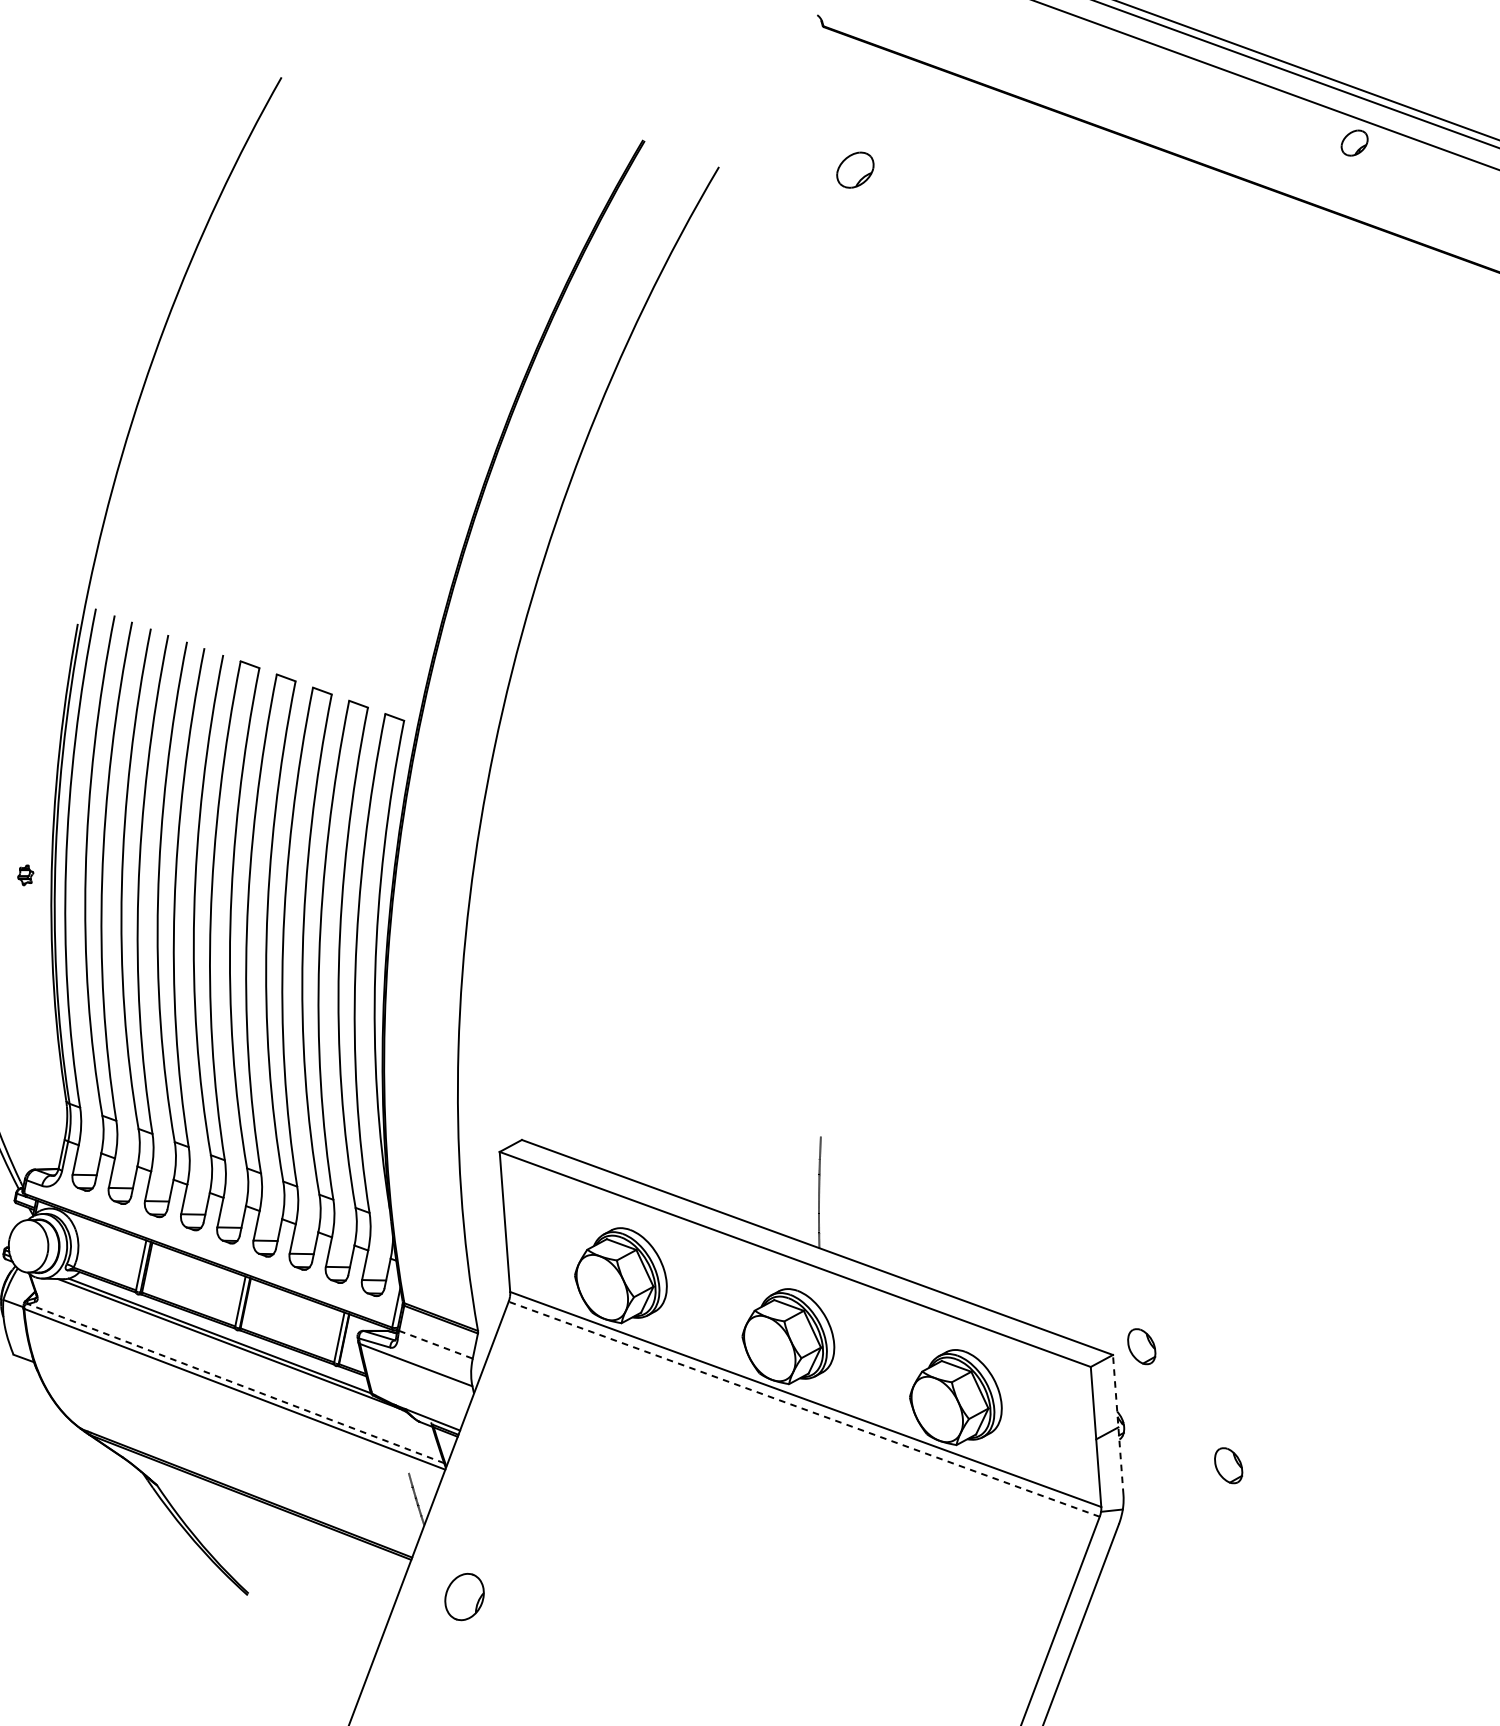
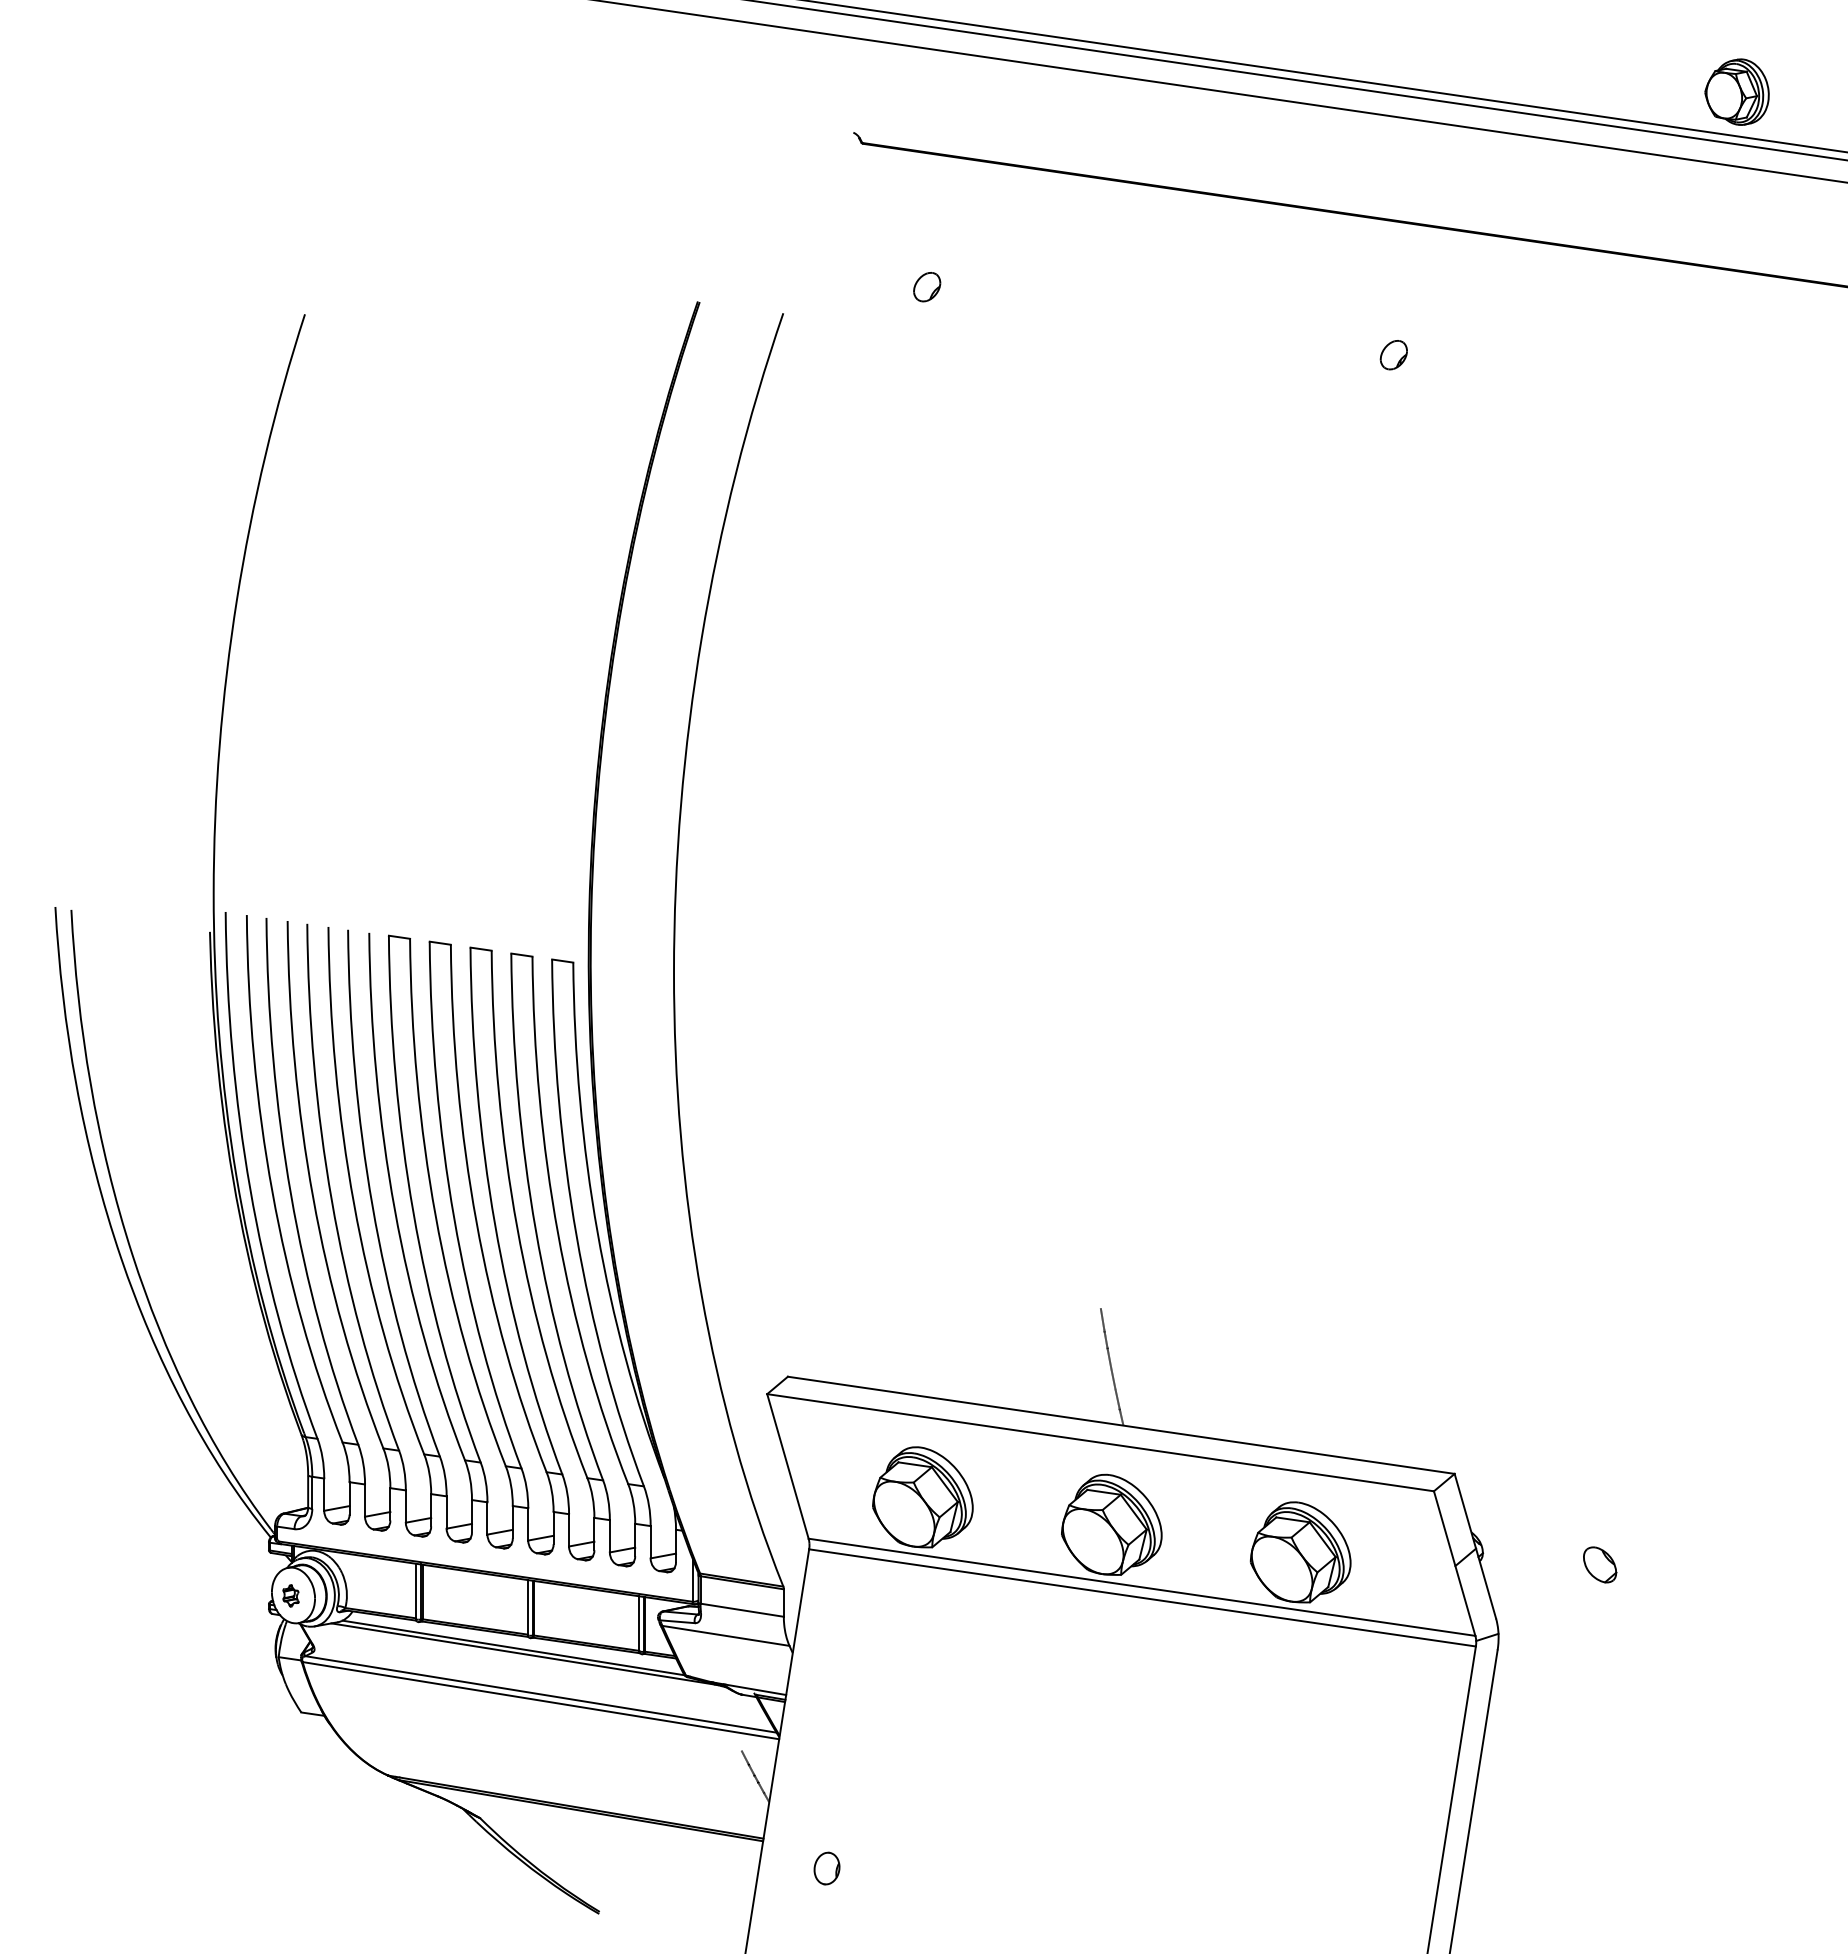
part: (1354, 143) -> (1393, 355), moved
part: (855, 170) -> (927, 287), size x0.71
part: (25, 874) -> (290, 1595), moved
line: (436, 1345) -> (742, 1610), dashed -> solid
part: (1142, 1346) -> (1483, 1458), removed
line: (236, 1383) -> (541, 1694), dashed -> solid
line: (804, 1408) -> (1142, 1597), dashed -> solid
line: (1118, 1424) -> (1475, 1545), dashed -> solid
part: (464, 1596) -> (826, 1868), size x0.62

